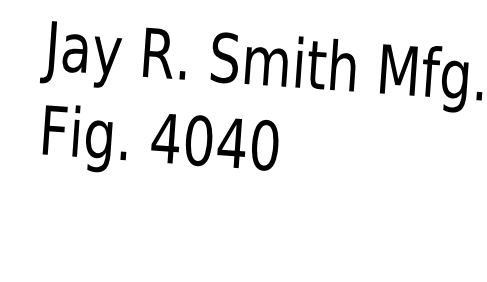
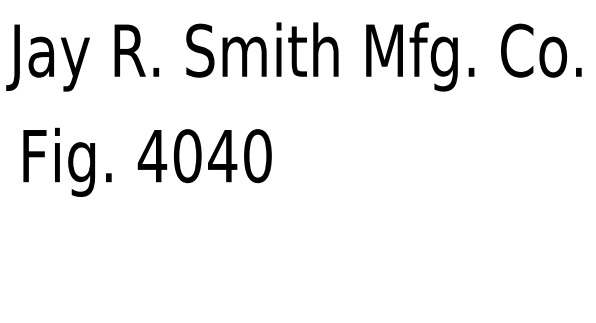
text: (160, 143) -> (147, 161), moved

